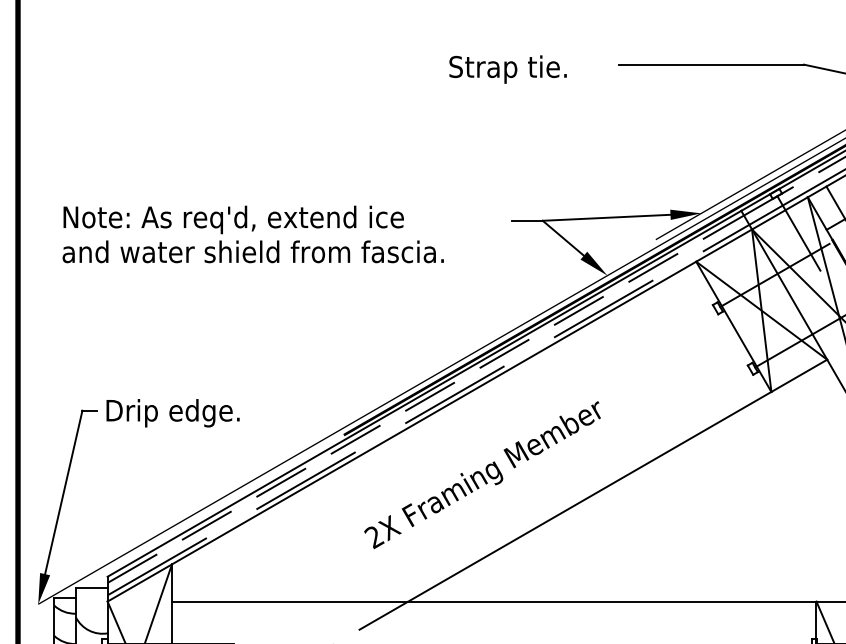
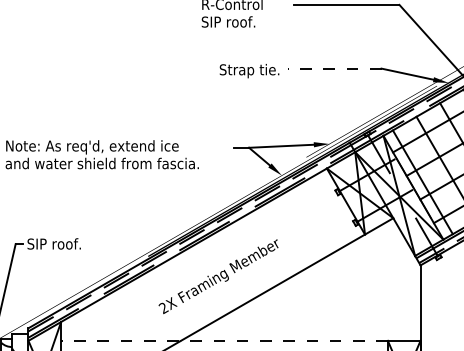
line: (711, 64) -> (334, 68), solid -> dashed
text: (508, 70) -> (249, 71), moved
text: (172, 413) -> (61, 245), Drip edge. -> SIP roof.
line: (494, 600) -> (224, 340), solid -> dashed

